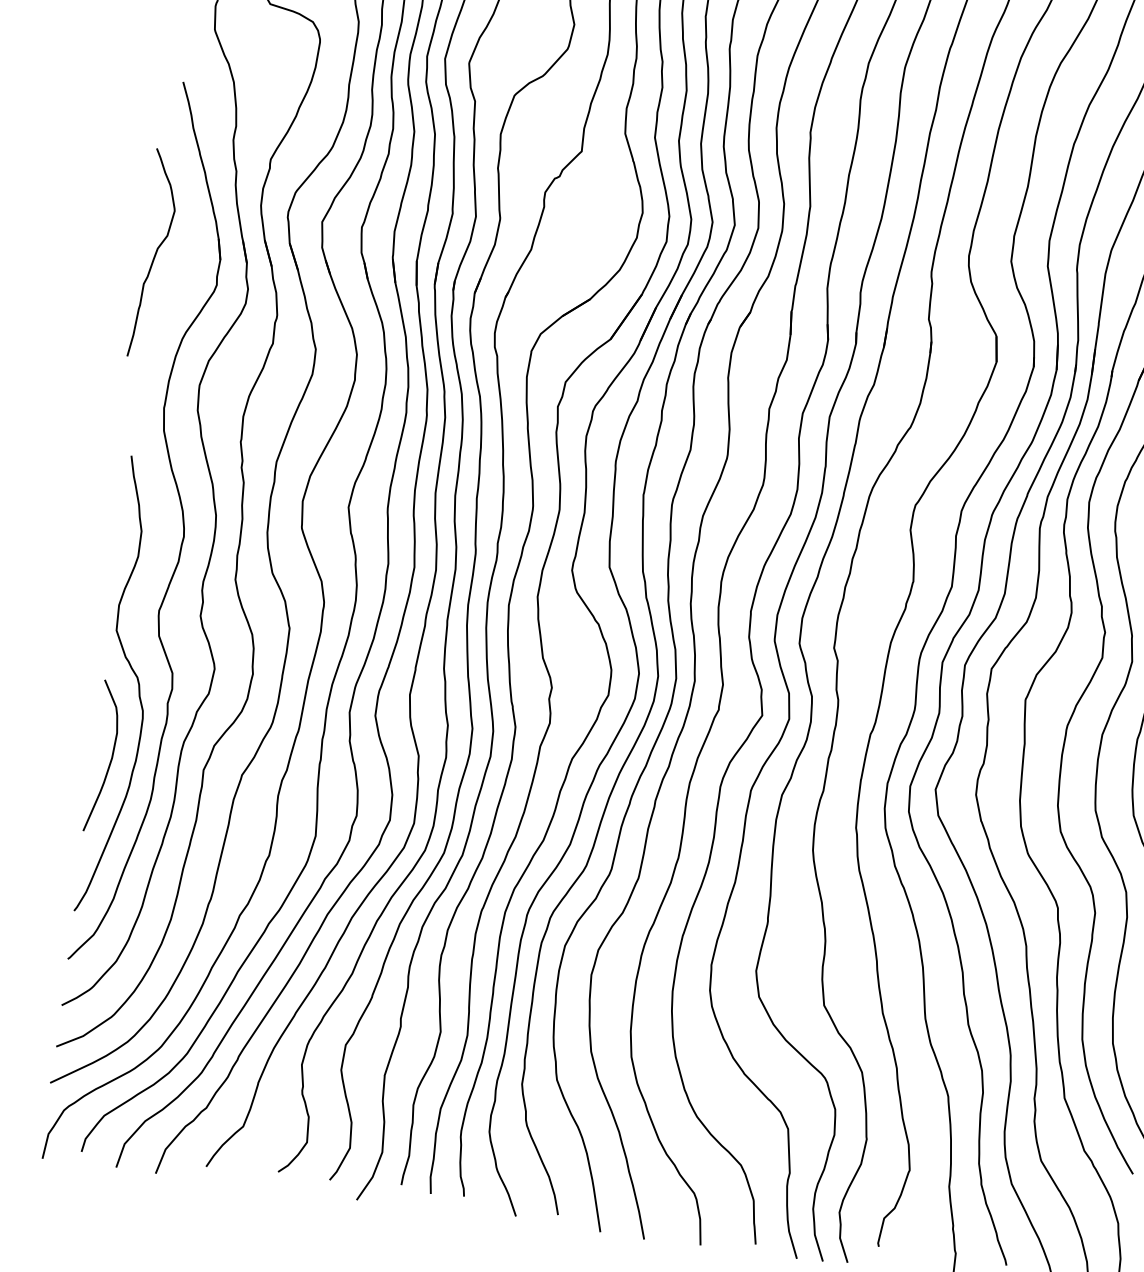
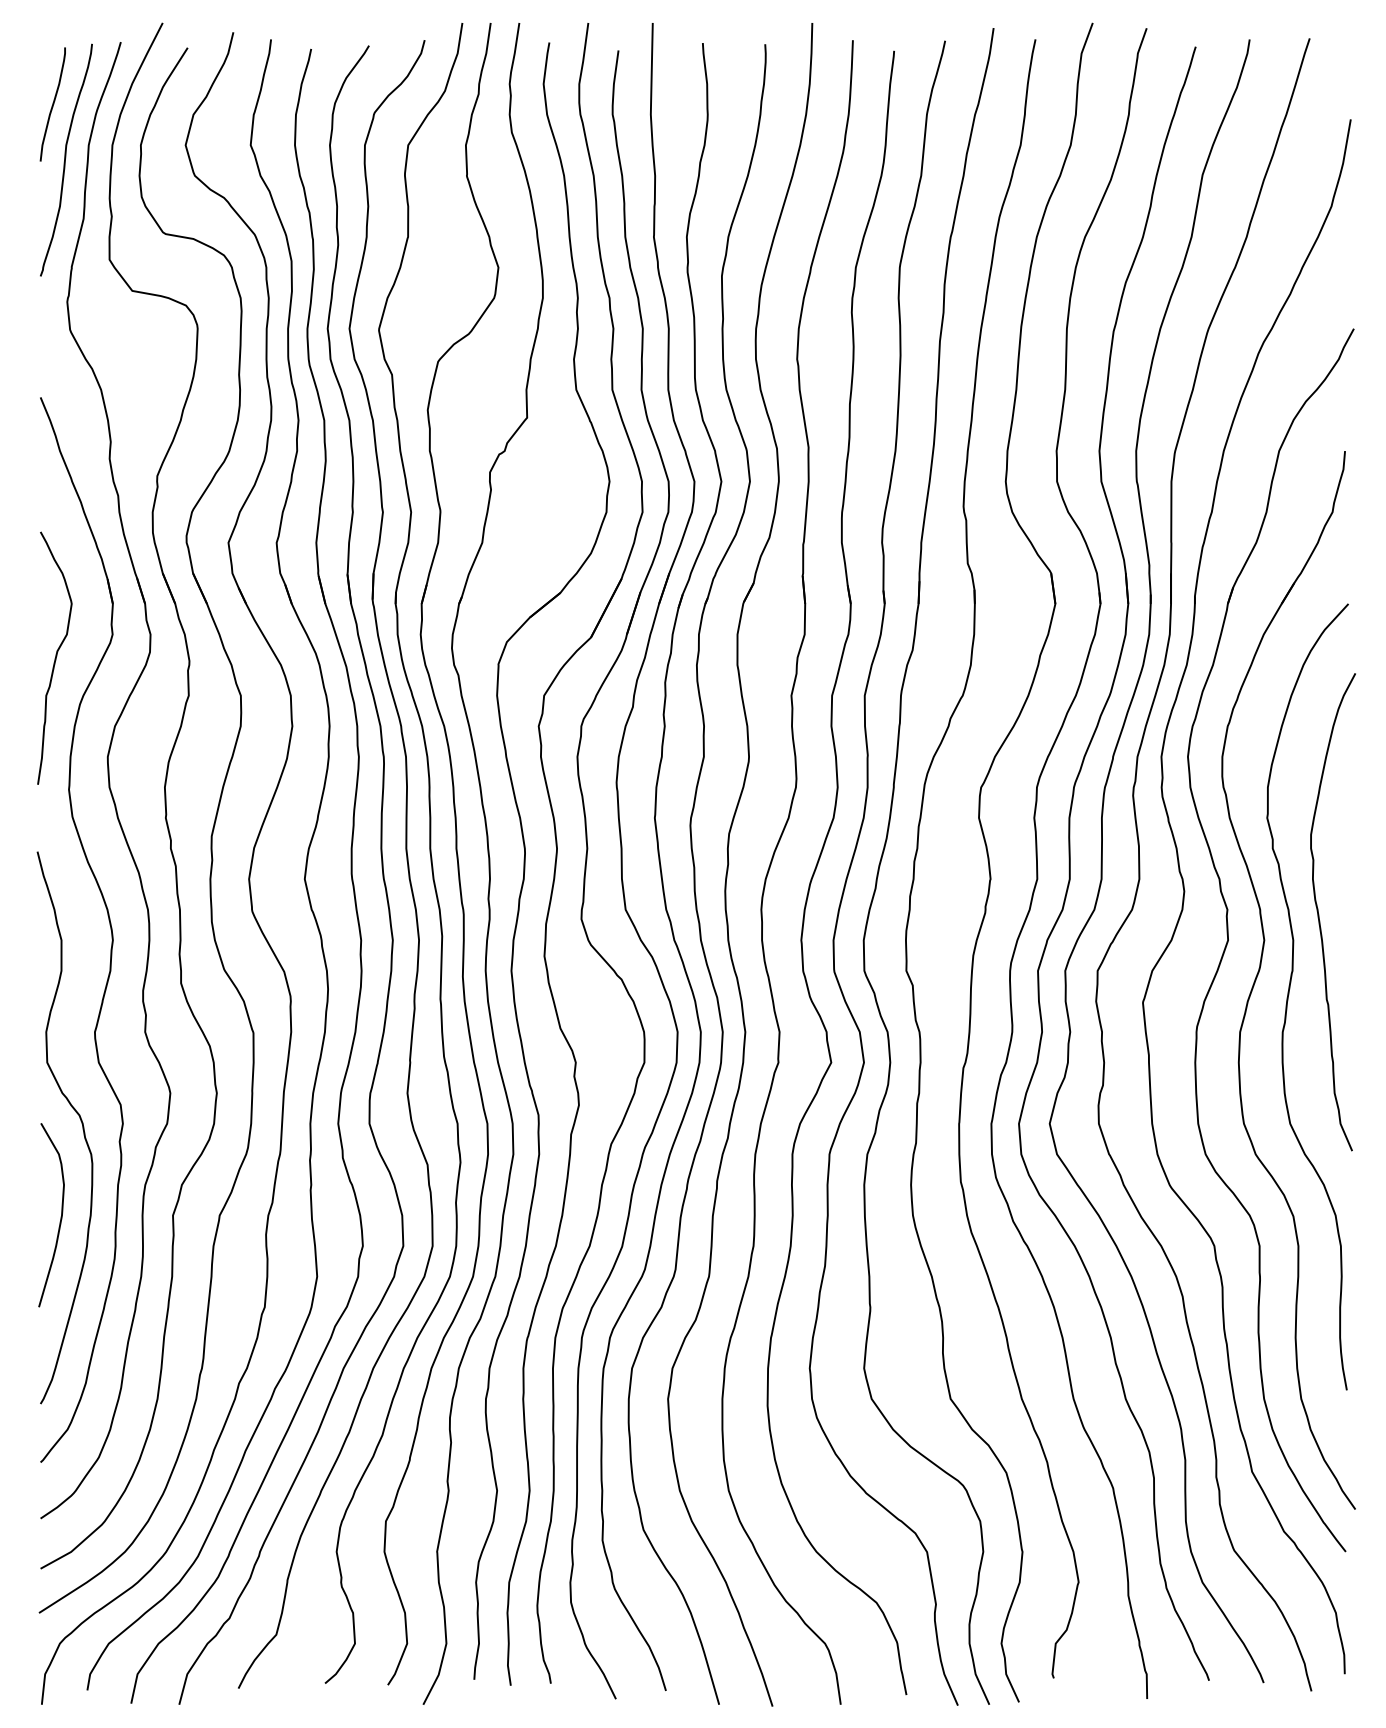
curve: (155, 253) -> (55, 657), moved

